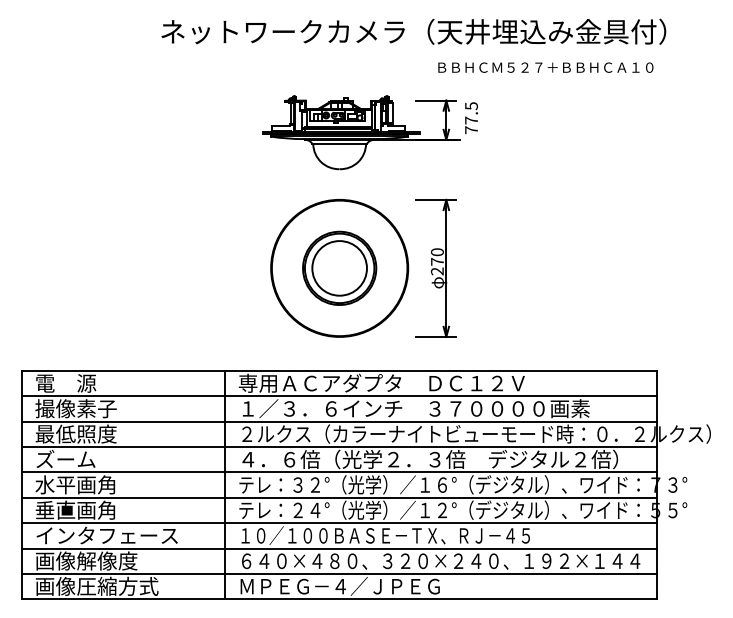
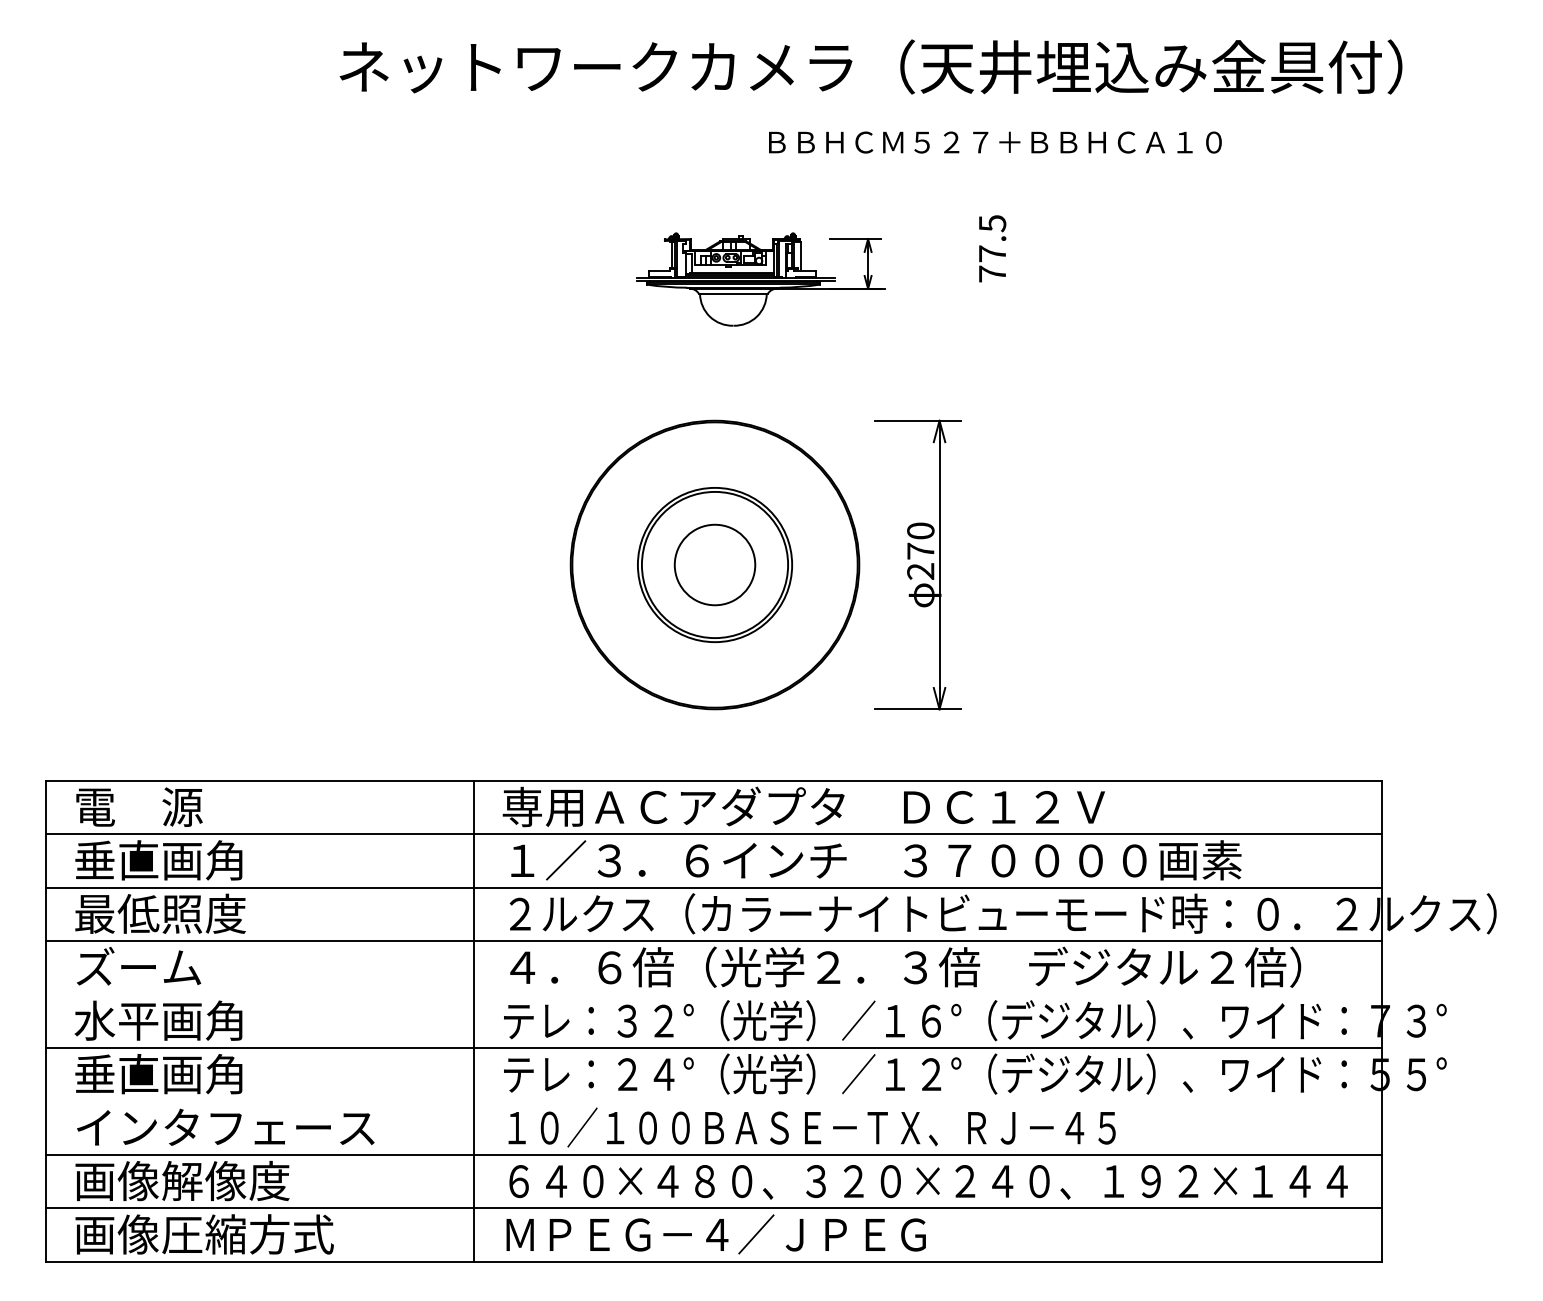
text: (545, 67) -> (994, 142), moved
part: (361, 132) -> (760, 278), size x0.6
circle: (339, 268) -> (714, 565), size x0.7
text: (75, 408) -> (158, 859), 撮像素子 -> 垂直画角
line: (338, 472) -> (712, 994), removed
line: (338, 523) -> (712, 1102), removed

